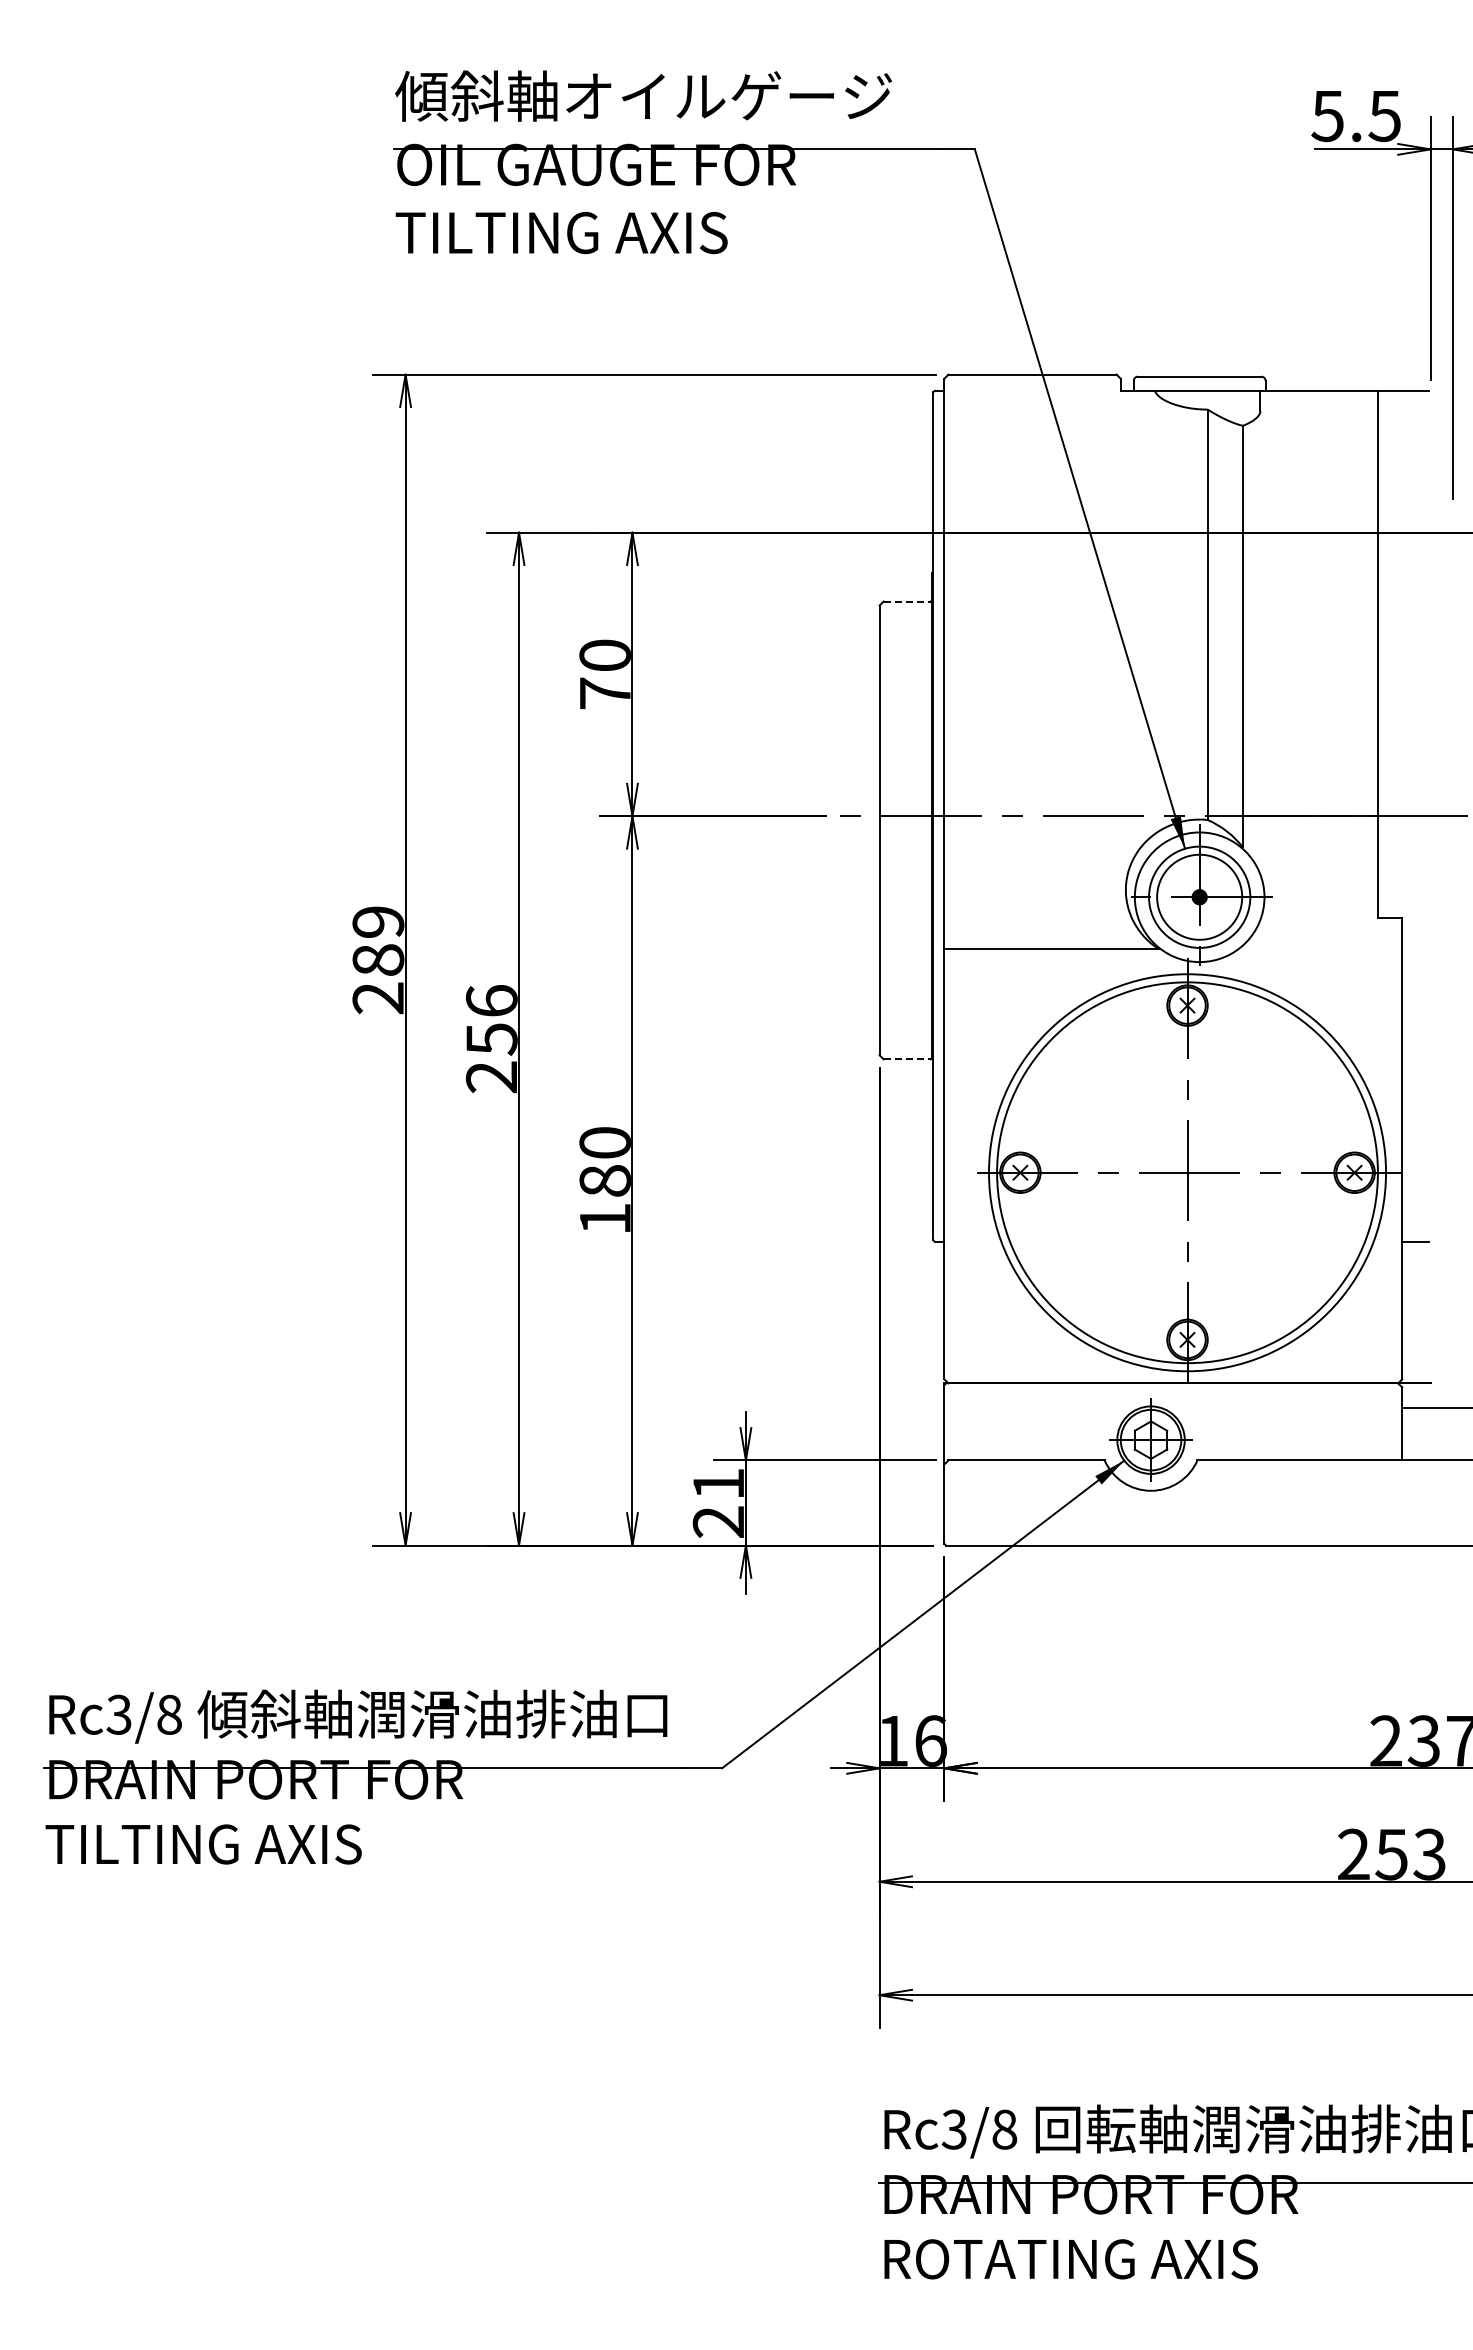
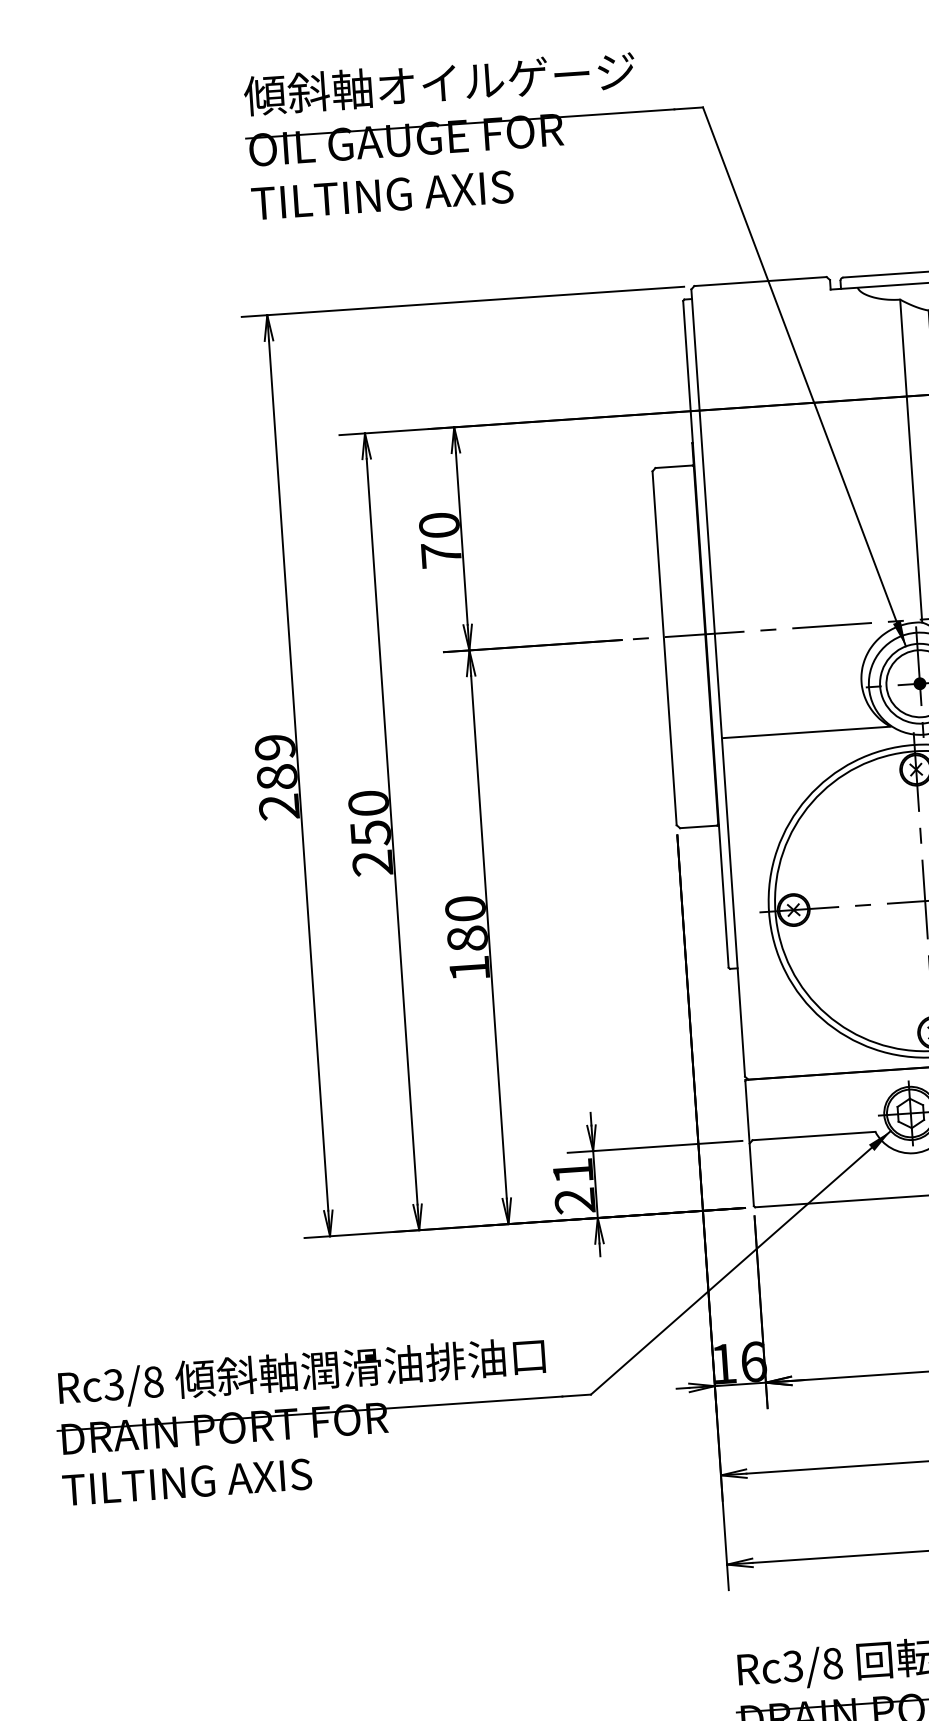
line: (907, 601) -> (674, 466), dashed -> solid
text: (491, 1000) -> (368, 802), 256 -> 250
line: (907, 1059) -> (698, 827), dashed -> solid

